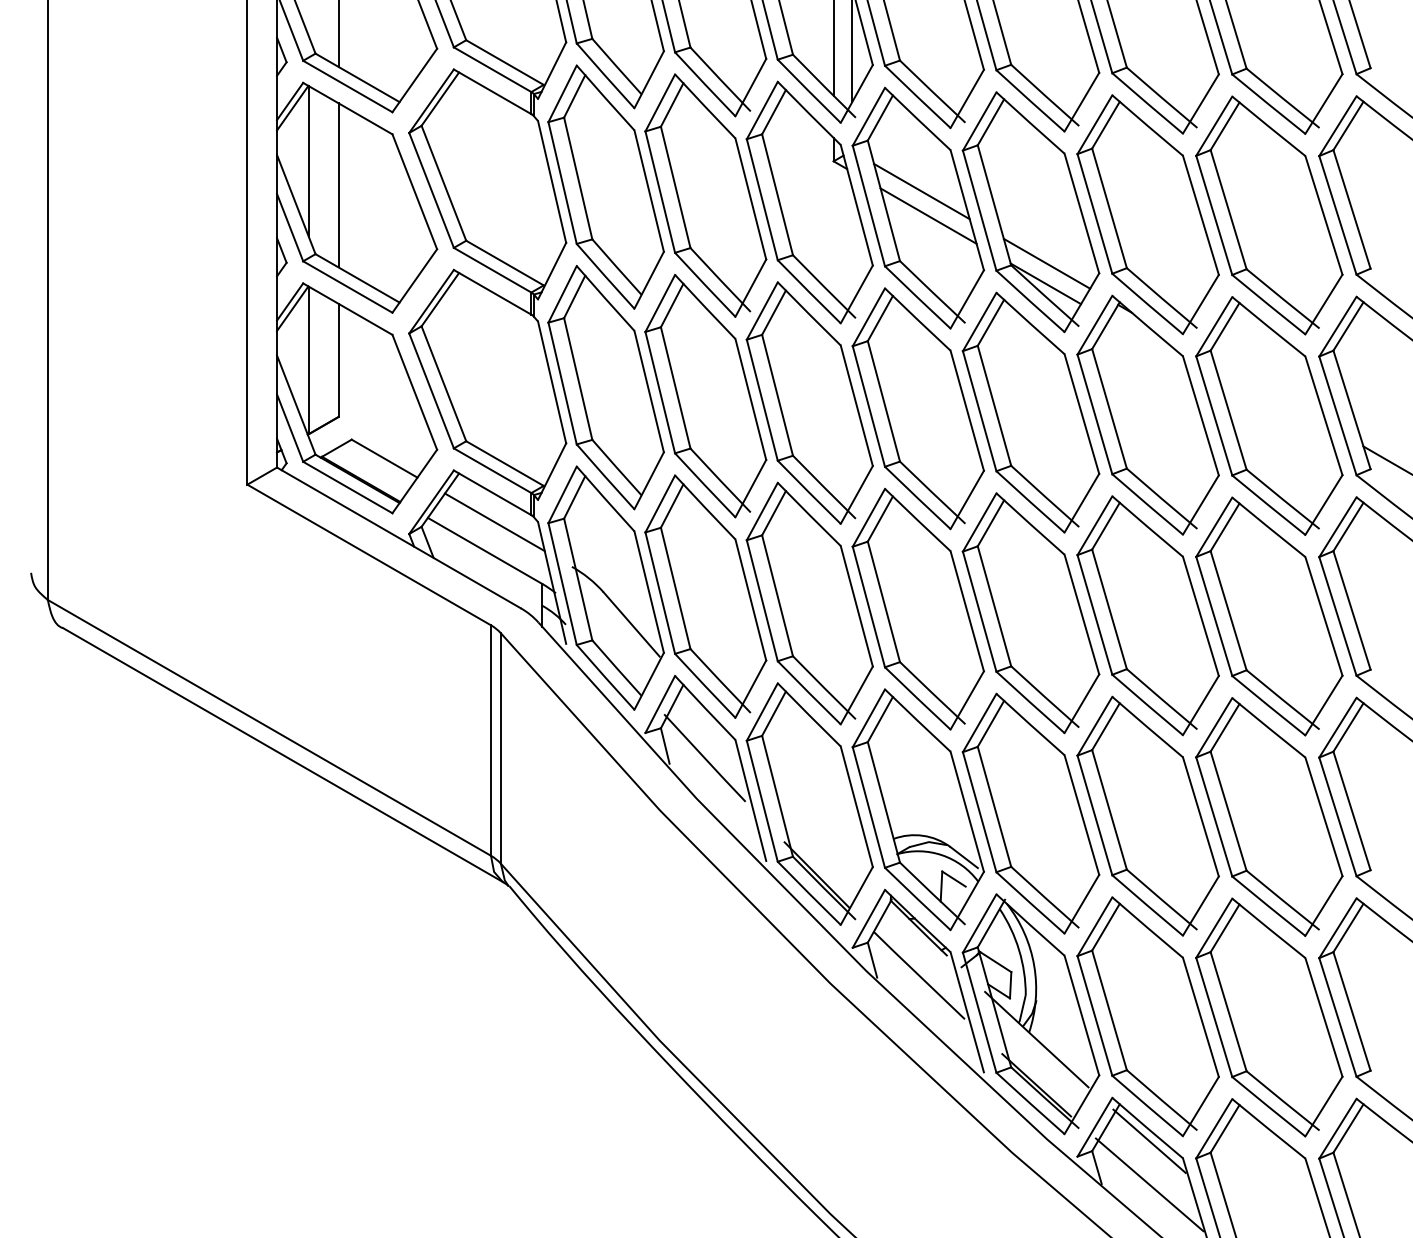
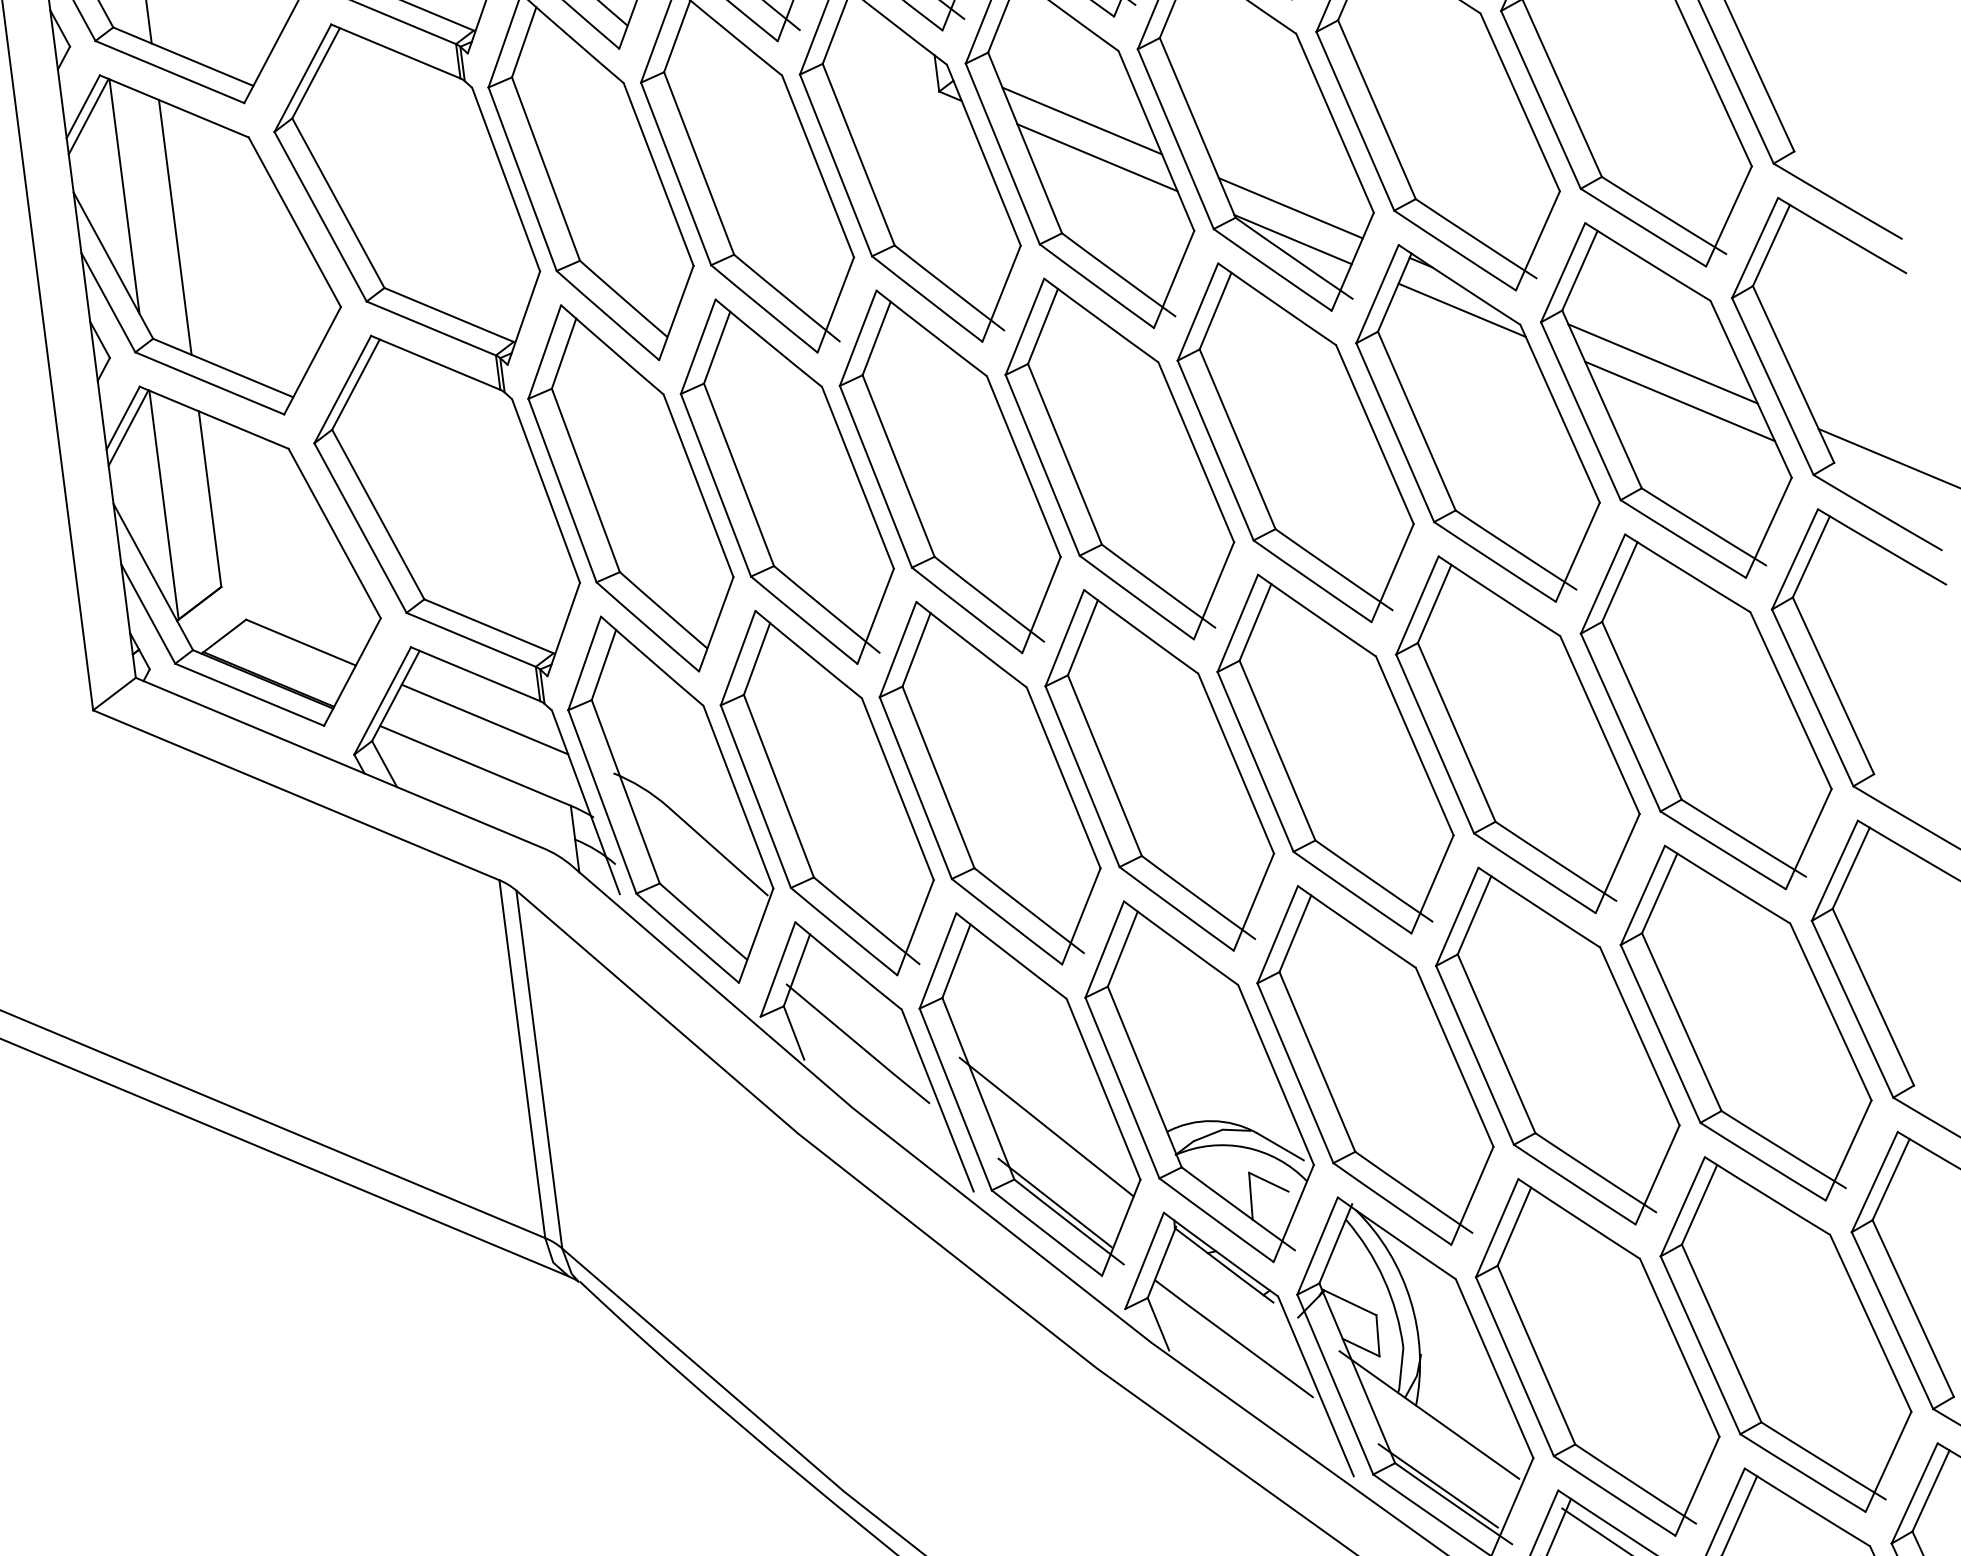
line: (1147, 342) -> (1462, 310), added
line: (1269, 392) -> (1661, 363), added
line: (1277, 417) -> (1679, 401), added
line: (817, 826) -> (1046, 1127), added

